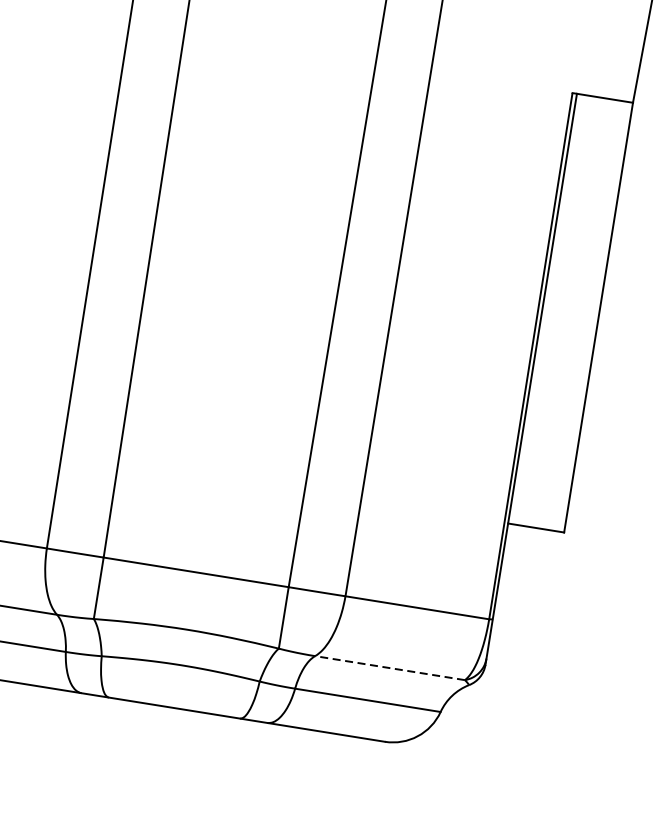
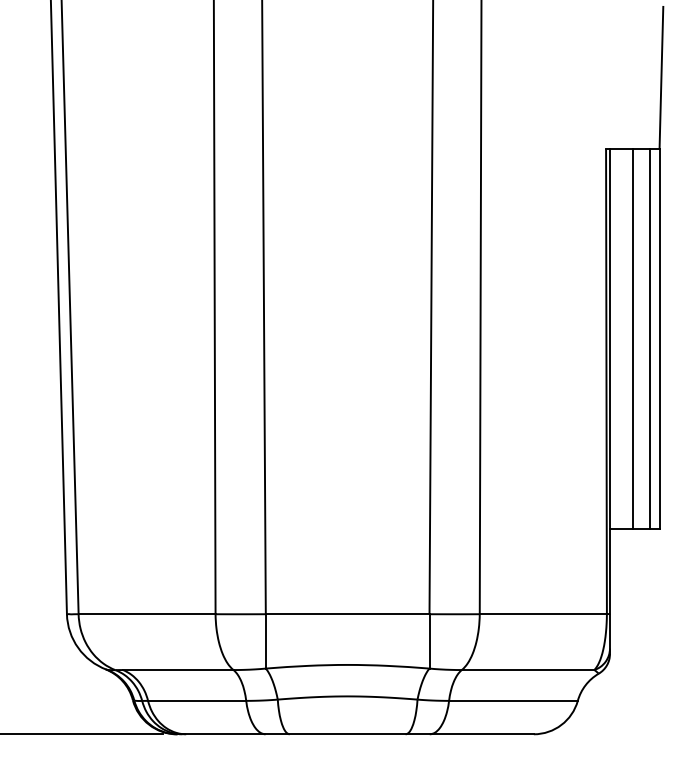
line: (568, 312) -> (632, 338), added
line: (588, 315) -> (650, 338), added
line: (389, 668) -> (527, 670), dashed -> solid

